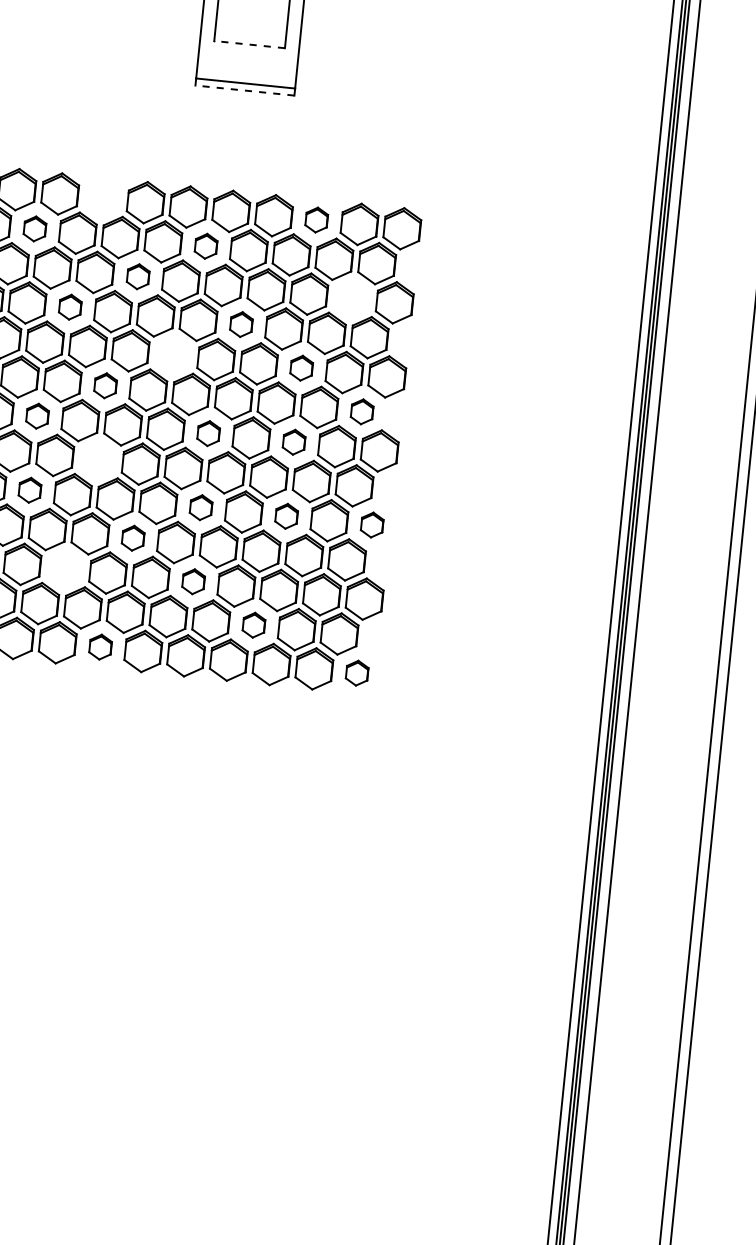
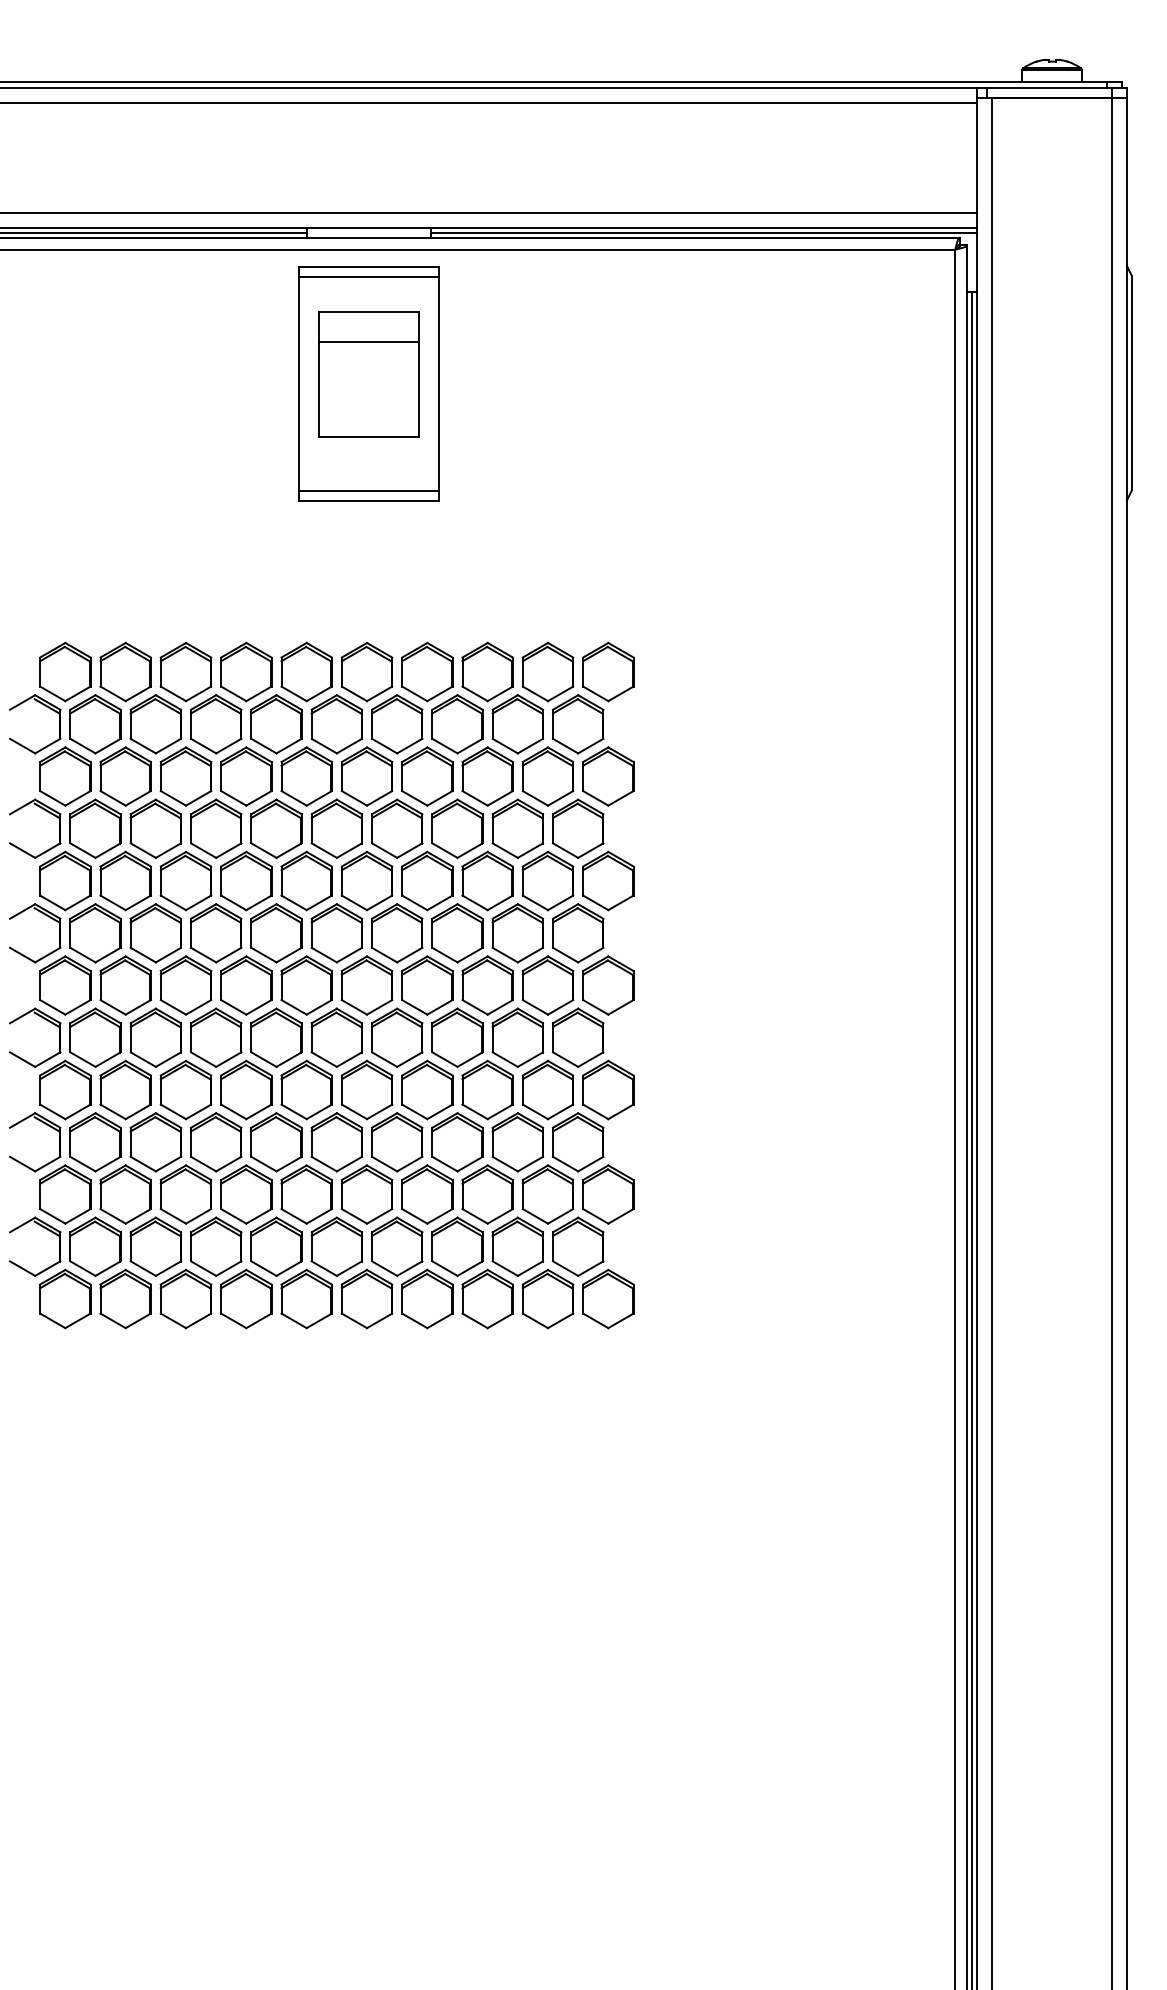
line: (249, 44) -> (369, 436), dashed -> solid
line: (245, 90) -> (369, 501), dashed -> solid
part: (102, 197) -> (185, 671), added
part: (316, 219) -> (487, 671), size x1.67
part: (35, 229) -> (95, 724), size x1.67
part: (205, 246) -> (336, 724), size x1.67
part: (138, 276) -> (246, 776), size x1.67
part: (351, 298) -> (547, 776), added
part: (70, 307) -> (155, 828), size x1.67
part: (241, 324) -> (397, 828), size x1.67
part: (173, 354) -> (306, 880), added
part: (301, 367) -> (487, 880), size x1.67
part: (105, 385) -> (216, 933), size x1.67
part: (362, 411) -> (578, 933), size x1.67
part: (37, 416) -> (125, 985), size x1.67
part: (208, 433) -> (366, 985), size x1.67
part: (294, 442) -> (487, 985), size x1.67
part: (98, 459) -> (216, 1037), added
part: (29, 489) -> (125, 1089), size x1.67
part: (200, 507) -> (366, 1089), size x1.67
part: (286, 515) -> (487, 1089), size x1.67
part: (372, 524) -> (608, 1089), size x1.67
part: (133, 538) -> (276, 1142), size x1.67
part: (64, 568) -> (185, 1194), added
part: (193, 581) -> (366, 1194), size x1.67
part: (254, 625) -> (457, 1246), size x1.67
part: (100, 646) -> (246, 1298), size x1.67
part: (357, 672) -> (608, 1298), size x1.67

